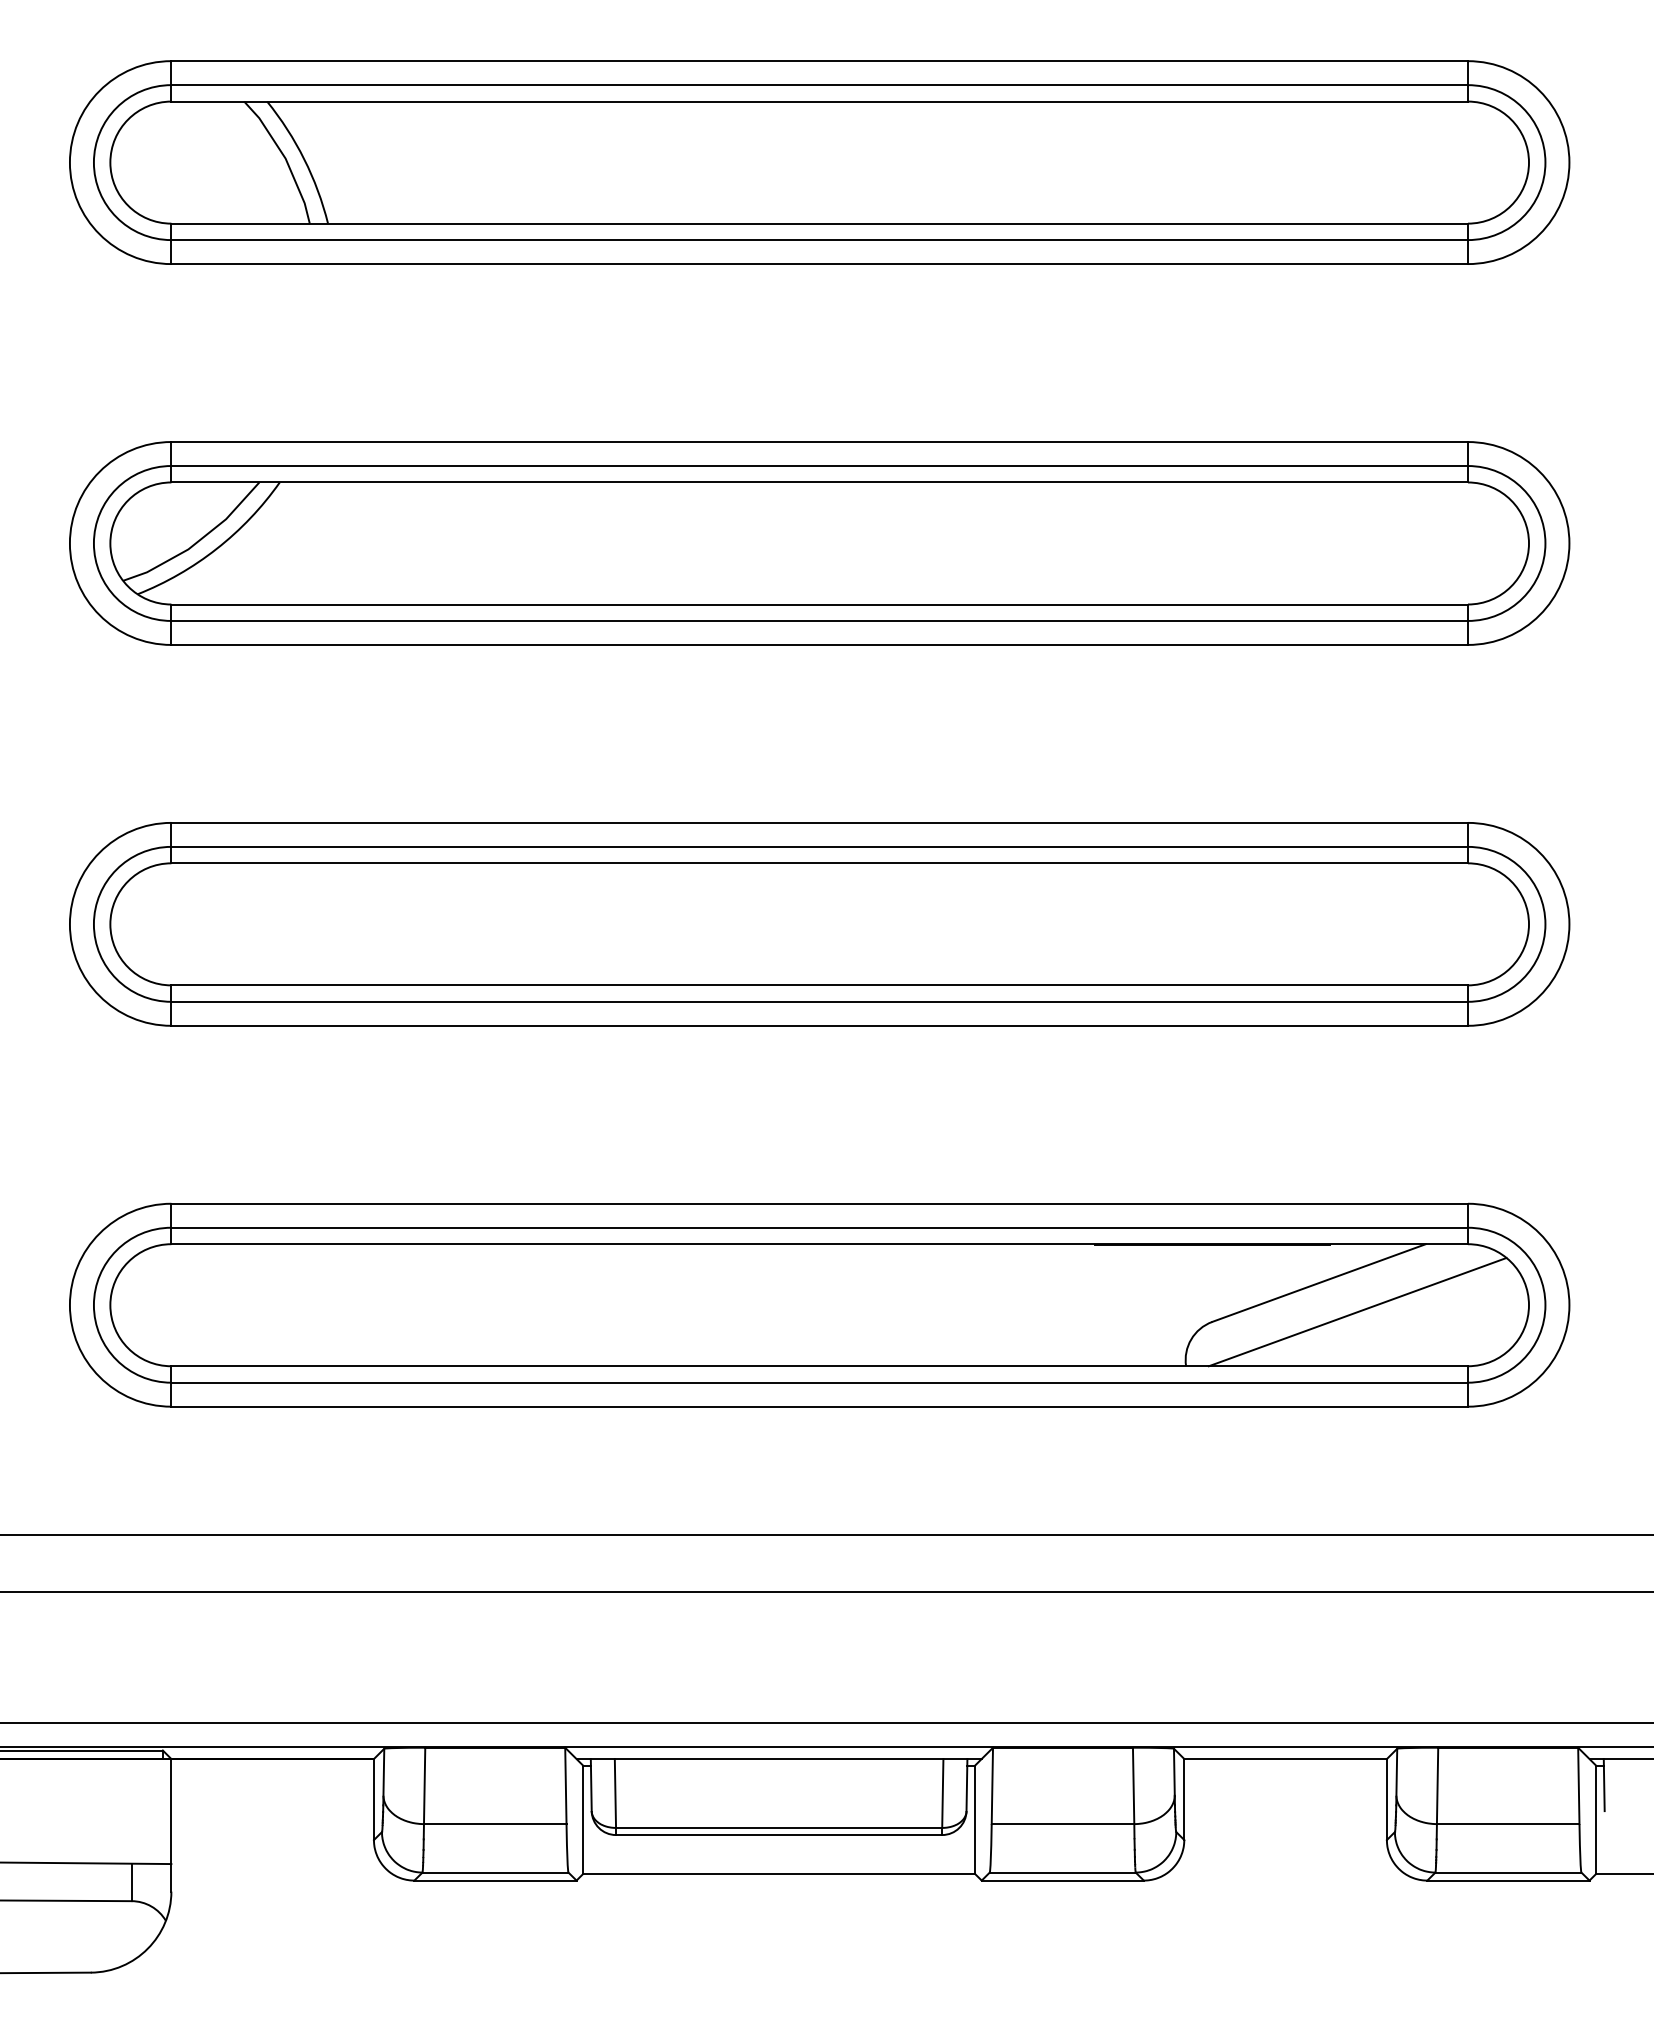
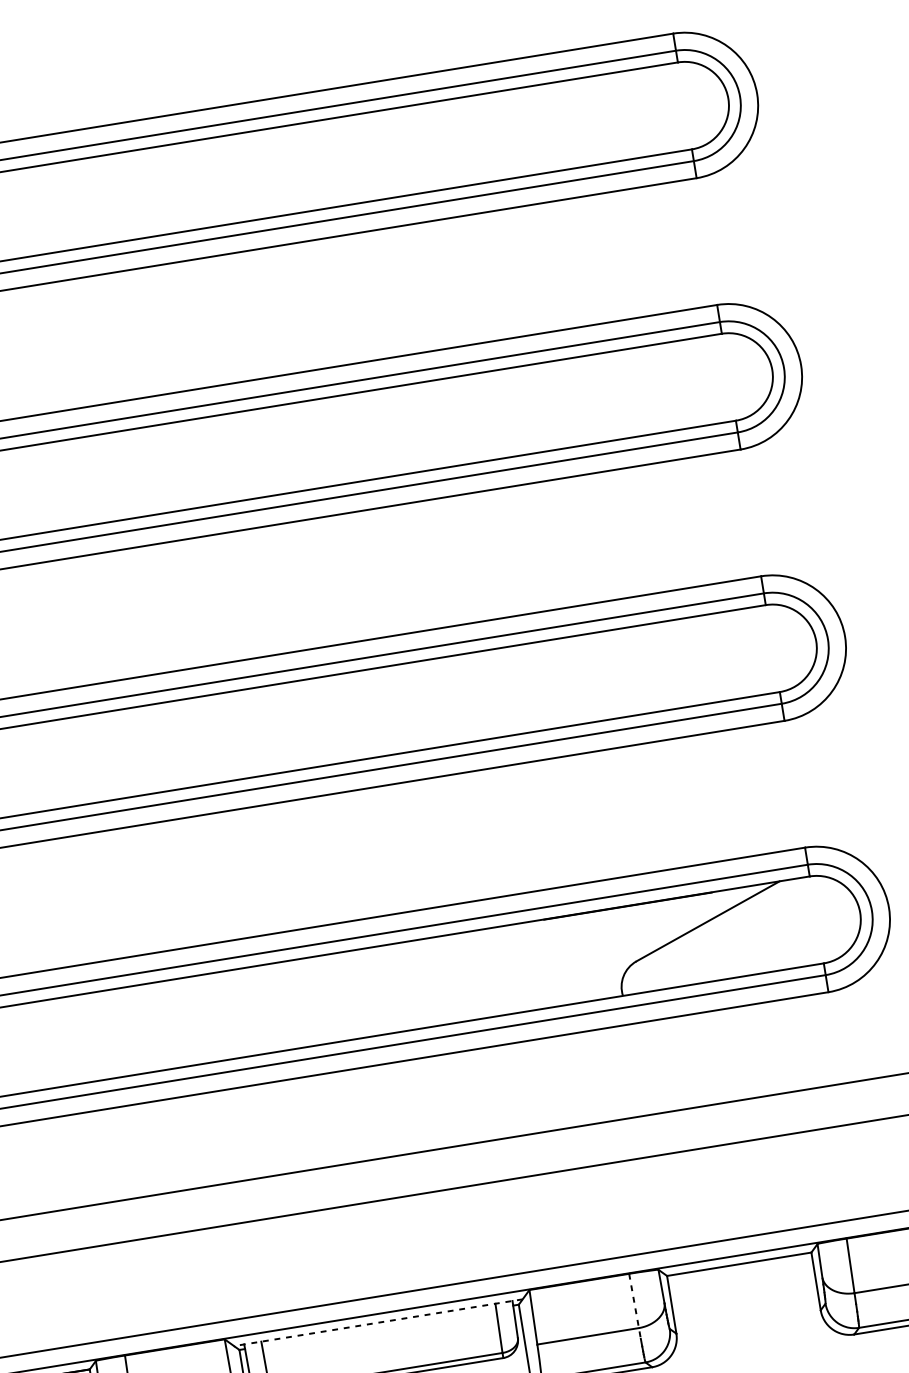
line: (1357, 1311) -> (738, 937), removed
line: (779, 1759) -> (378, 1323), solid -> dashed
line: (1133, 1794) -> (634, 1307), solid -> dashed

